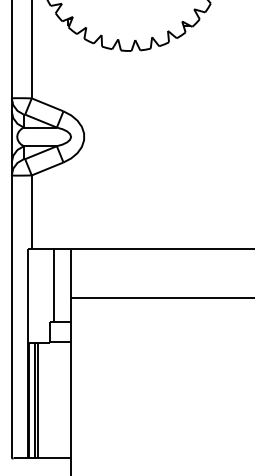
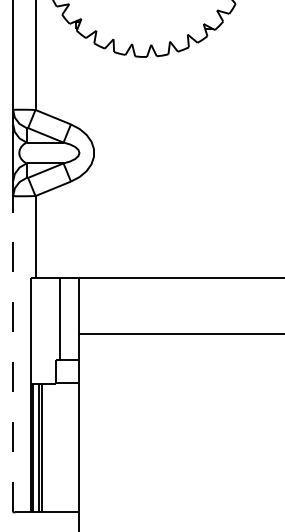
line: (11, 316) -> (12, 353), solid -> dashed

